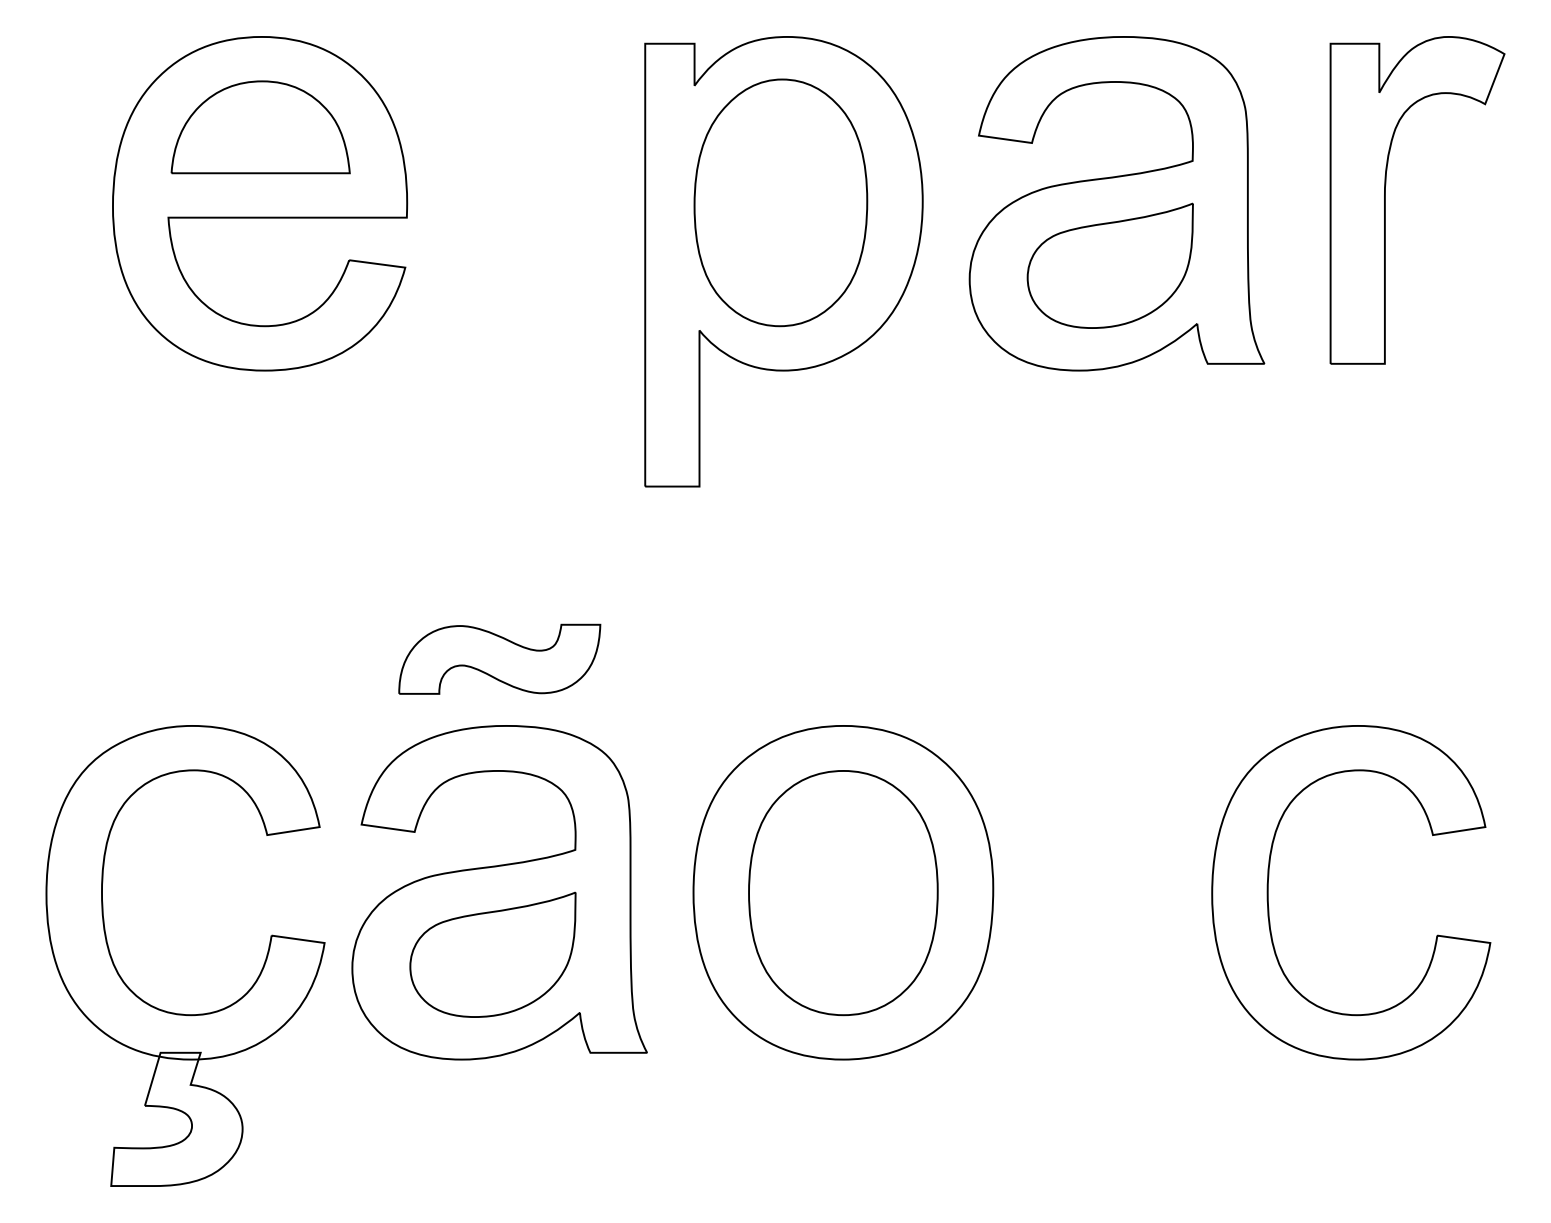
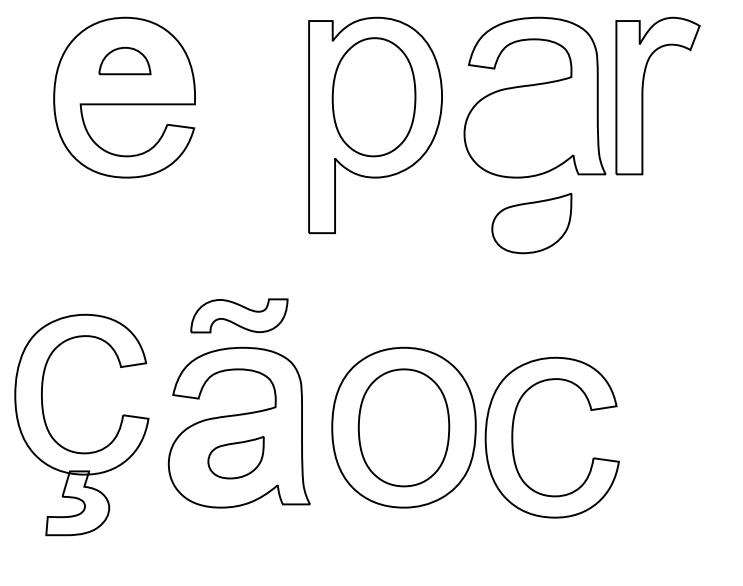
part: (259, 126) -> (124, 60), size x0.6
part: (1387, 199) -> (643, 95), moved
part: (1109, 266) -> (531, 223), moved
part: (1270, 892) -> (513, 437), moved
part: (491, 954) -> (235, 457), size x0.7
part: (176, 1011) -> (77, 451), moved

